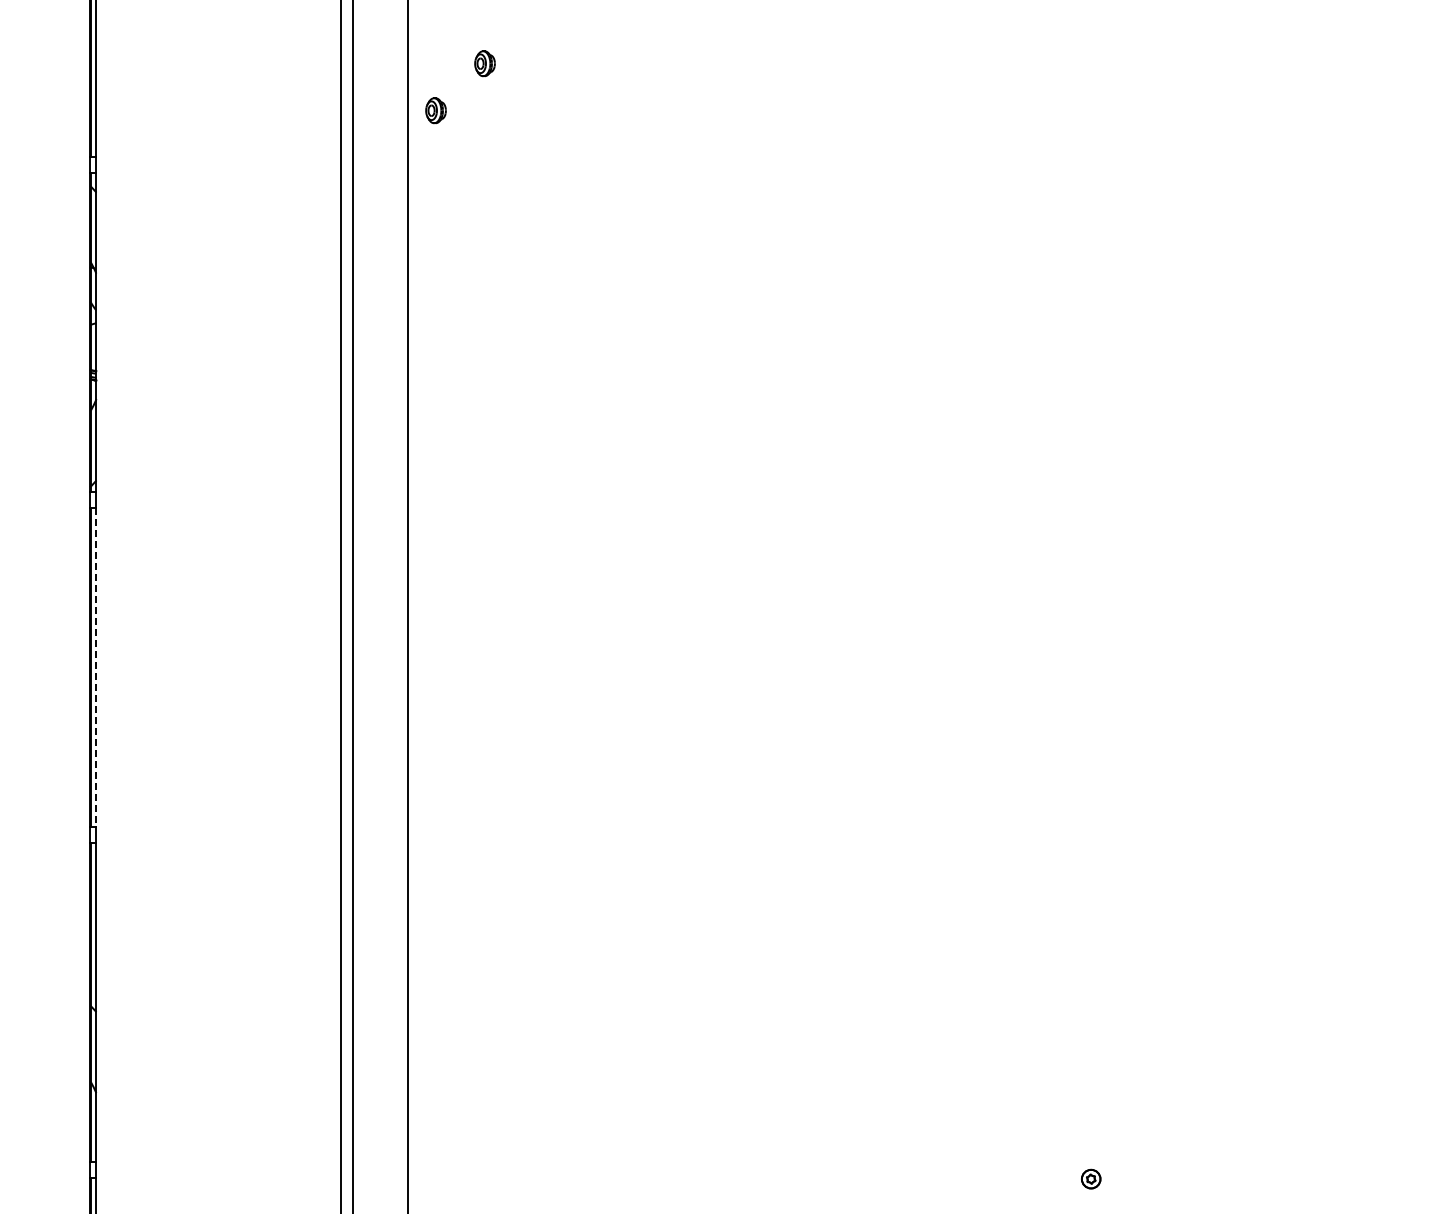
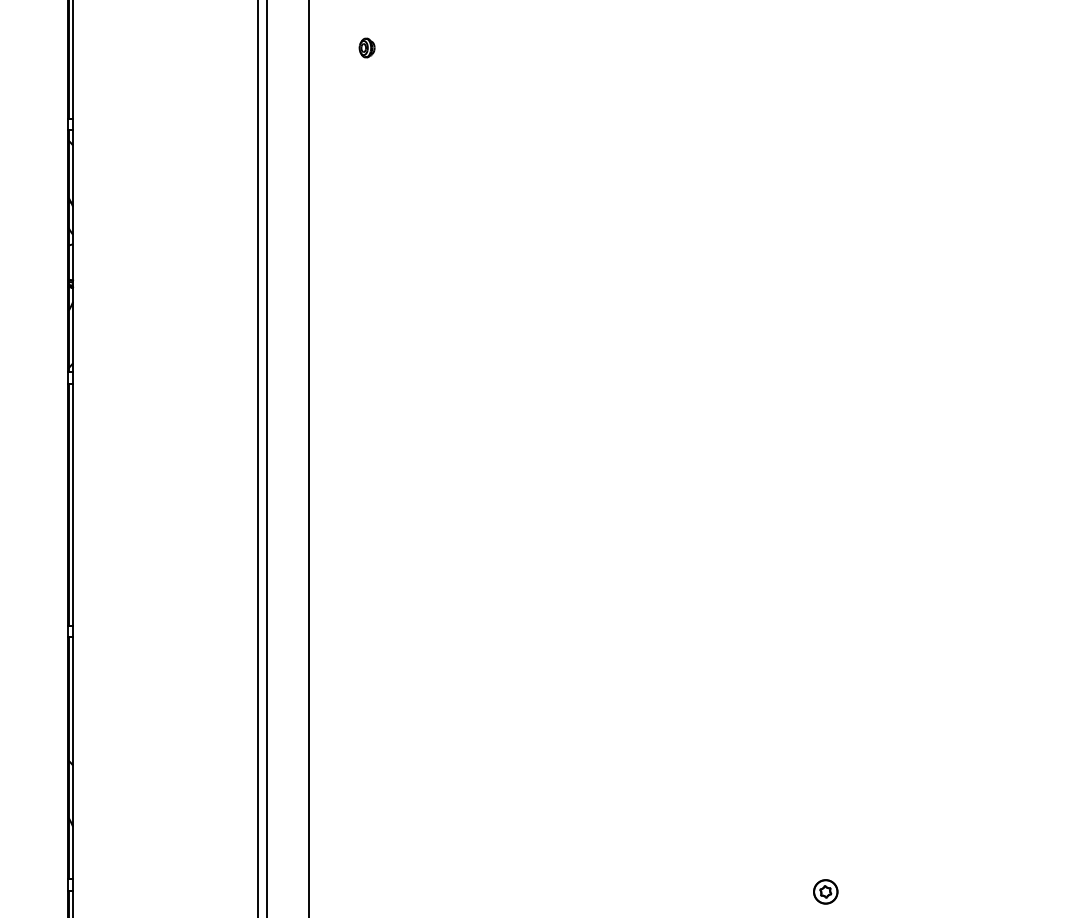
part: (435, 110) -> (329, 83), removed
line: (96, 667) -> (73, 504), dashed -> solid
part: (1090, 1178) -> (825, 891), size x1.67

